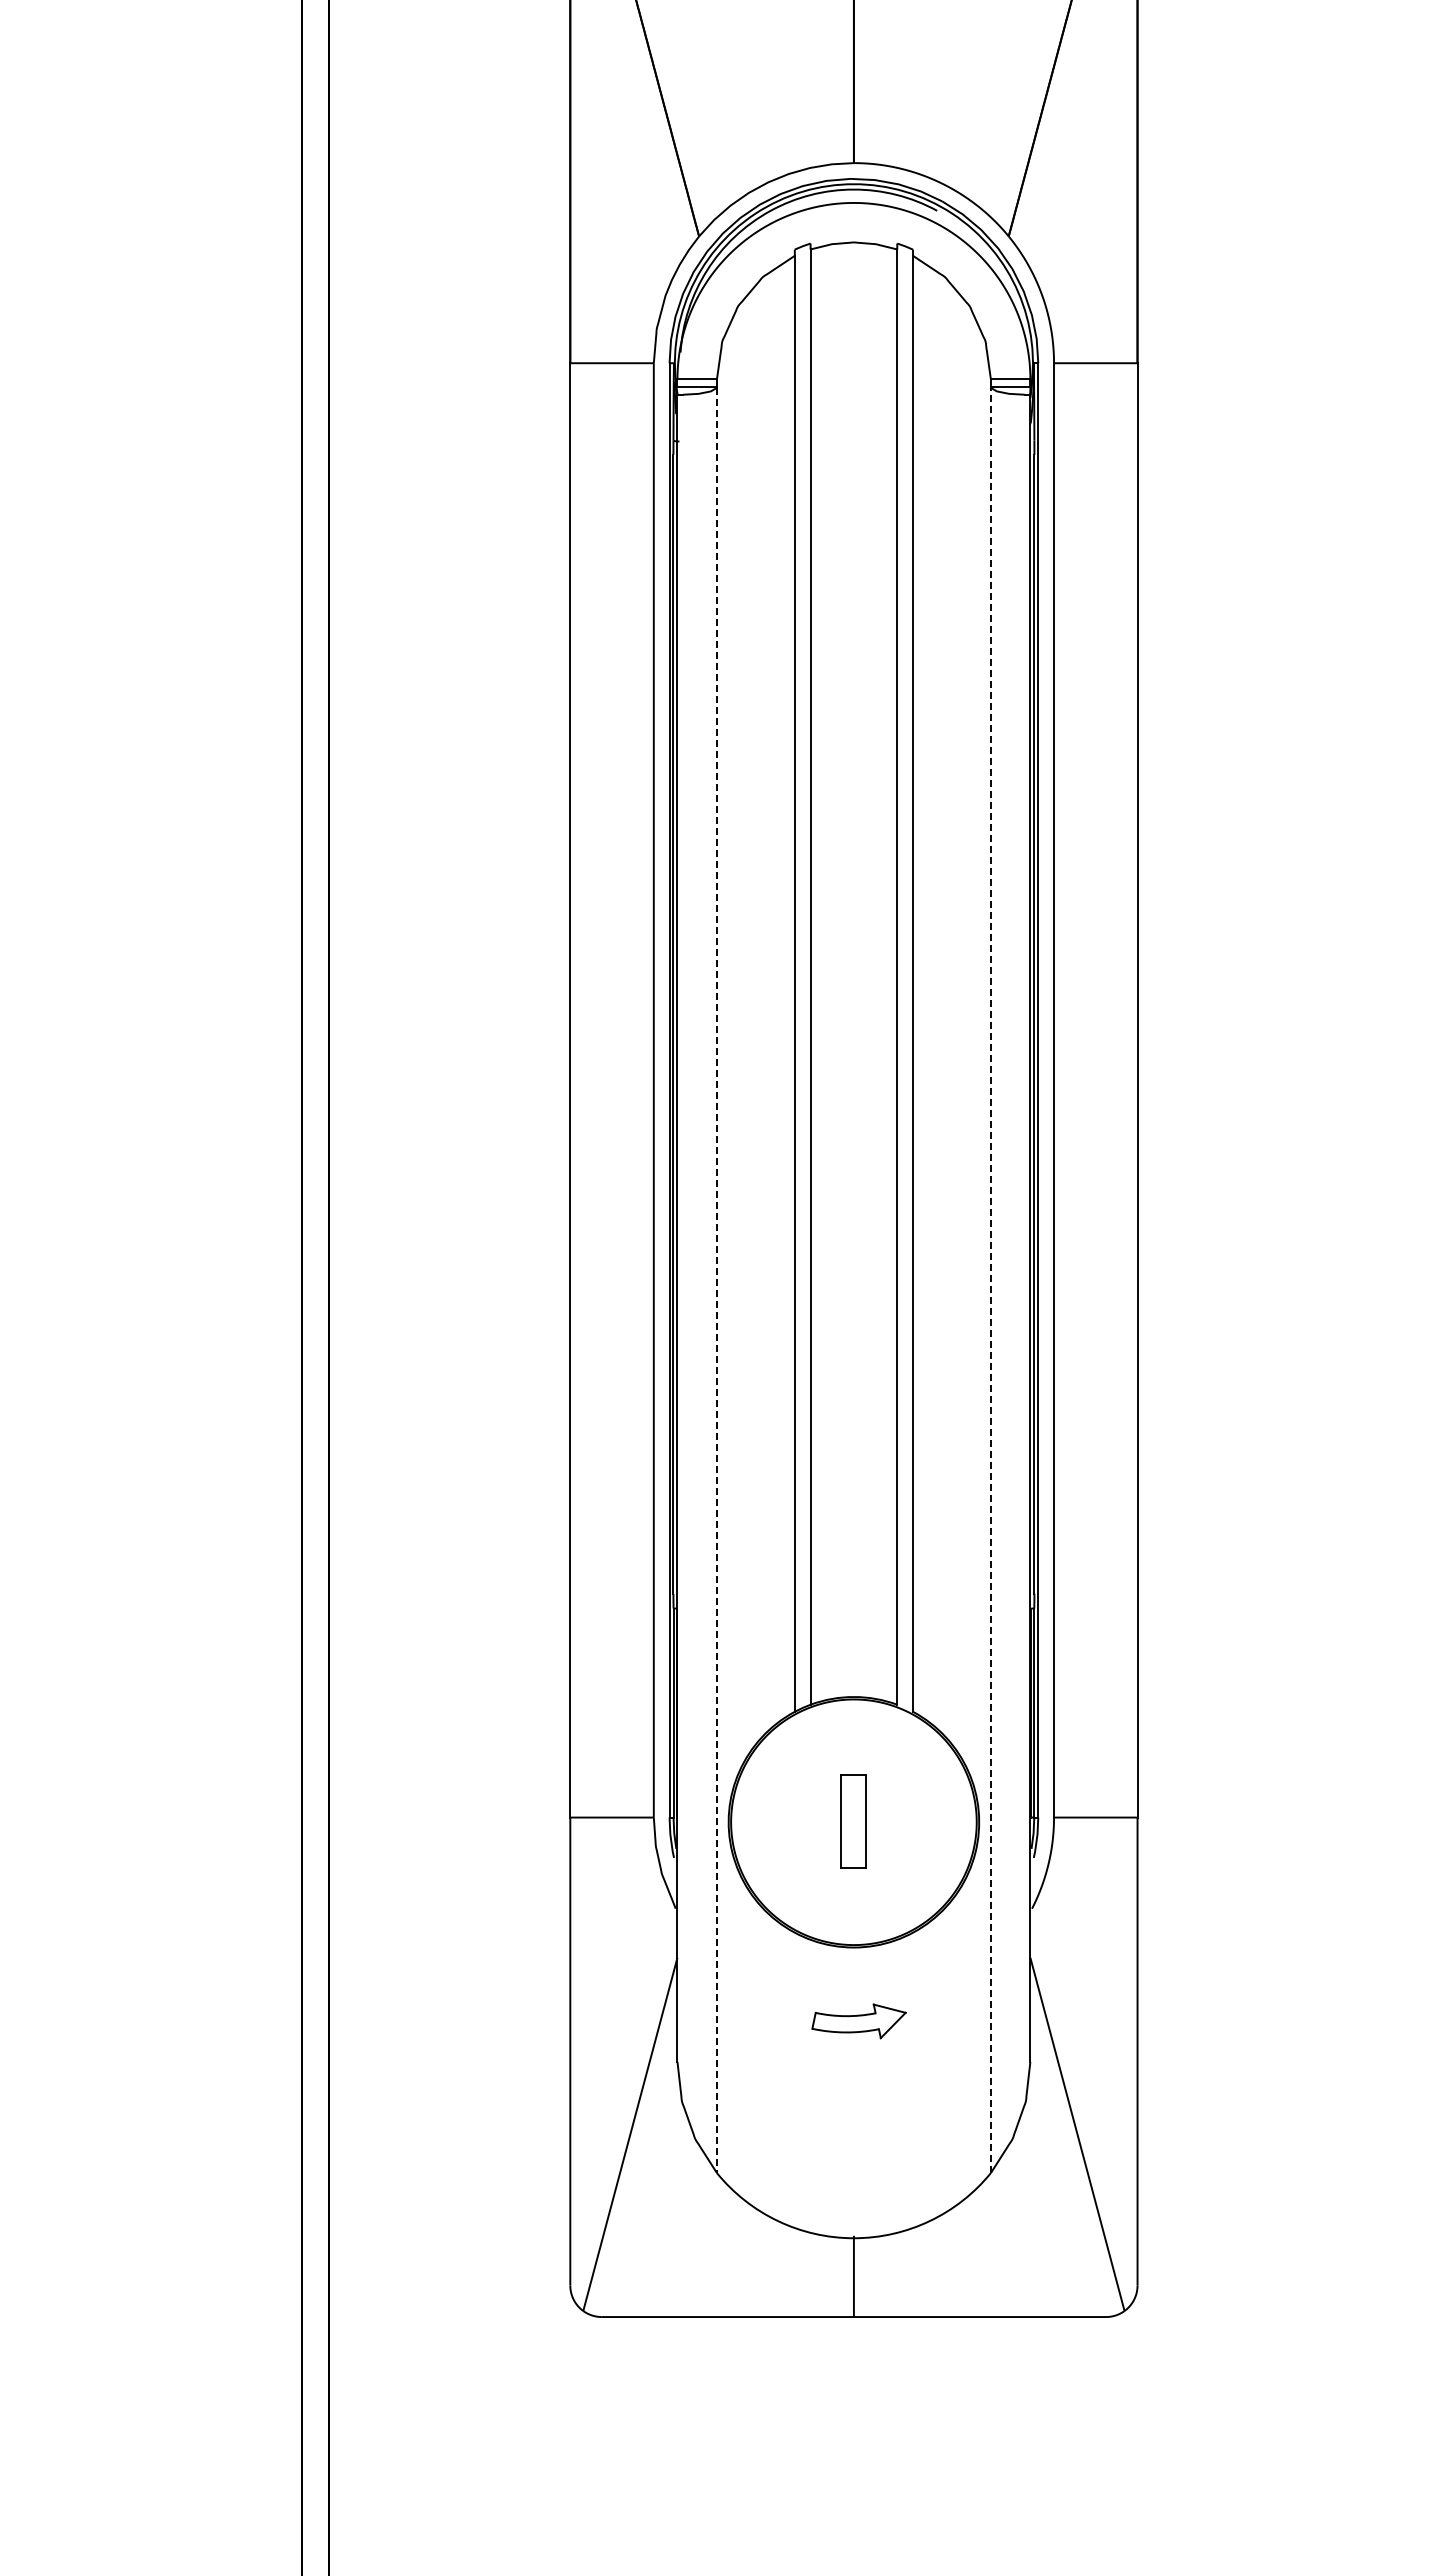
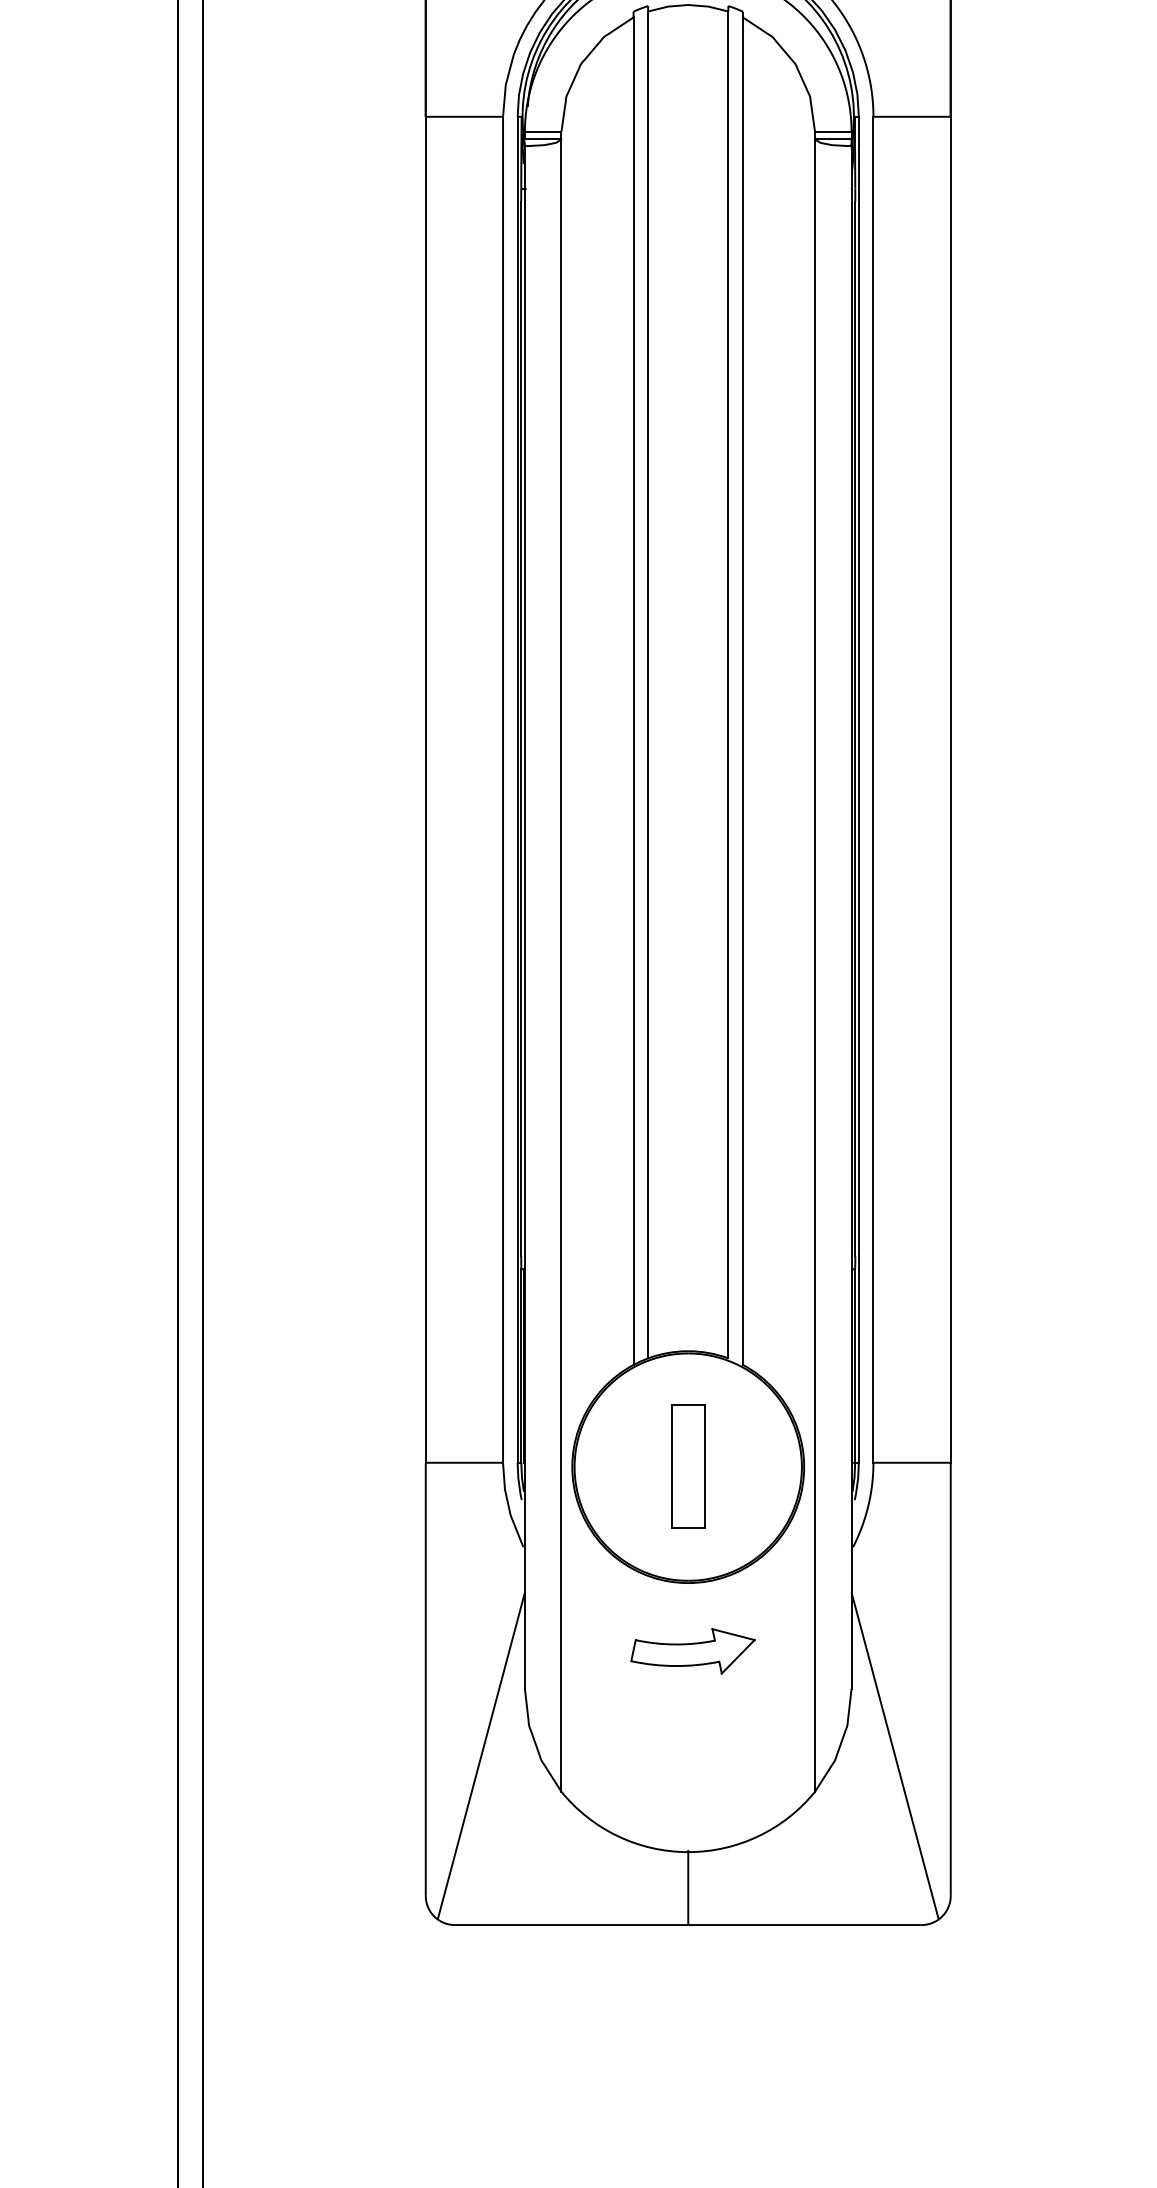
line: (991, 1279) -> (815, 964), dashed -> solid
line: (716, 1280) -> (561, 965), dashed -> solid
part: (853, 1821) -> (687, 1466), size x1.43
part: (858, 2021) -> (692, 1651), size x1.43

